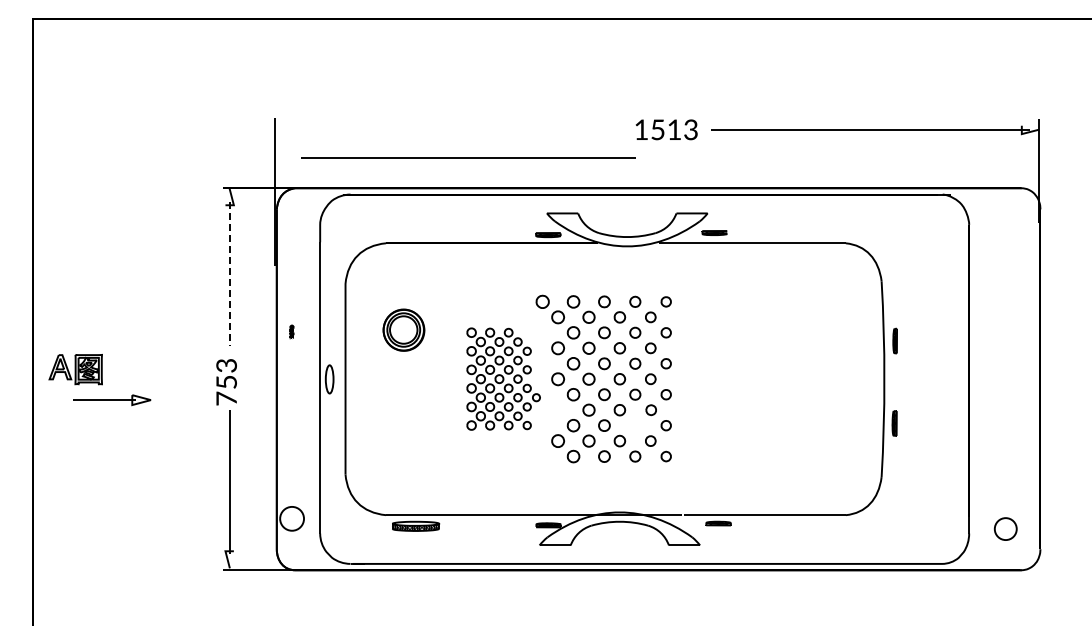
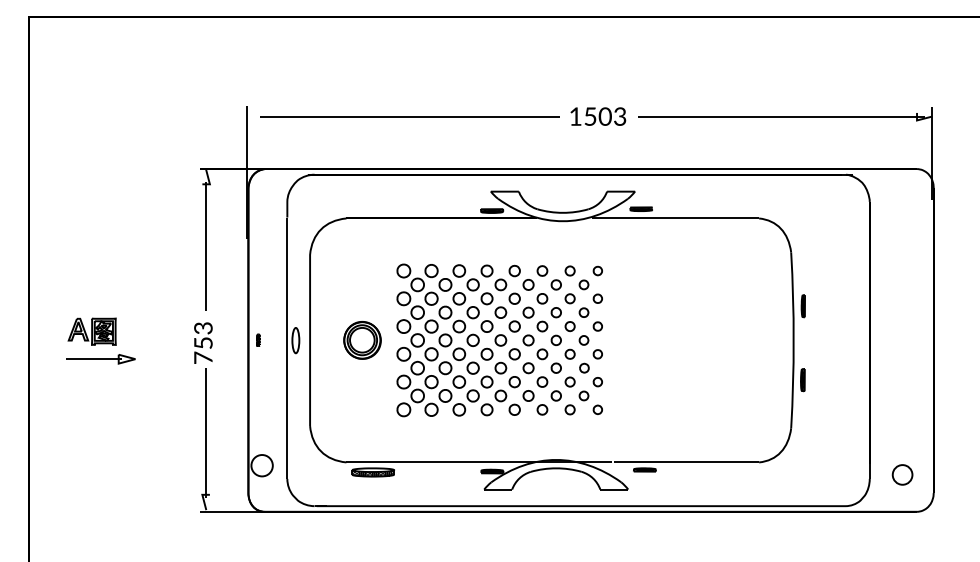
text: (674, 129) -> (605, 116), 1513 -> 1503
line: (468, 157) -> (409, 116), moved
line: (229, 274) -> (205, 246), dashed -> solid
part: (403, 329) -> (362, 339), moved
part: (291, 331) -> (258, 339), moved
part: (75, 369) -> (92, 331), moved
part: (503, 378) -> (451, 339), size x1.67
part: (635, 425) -> (570, 381), added

